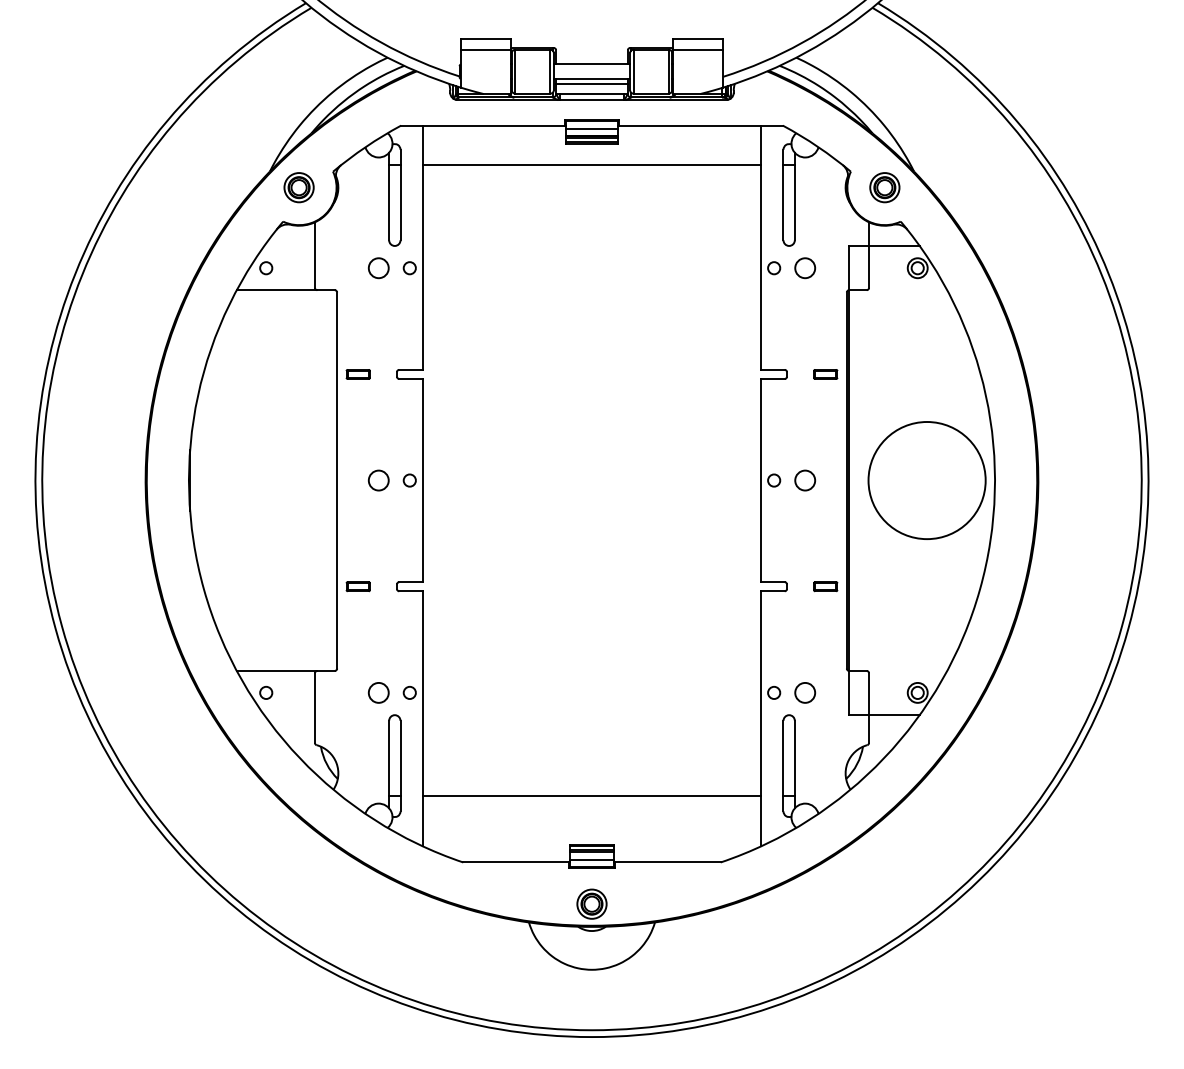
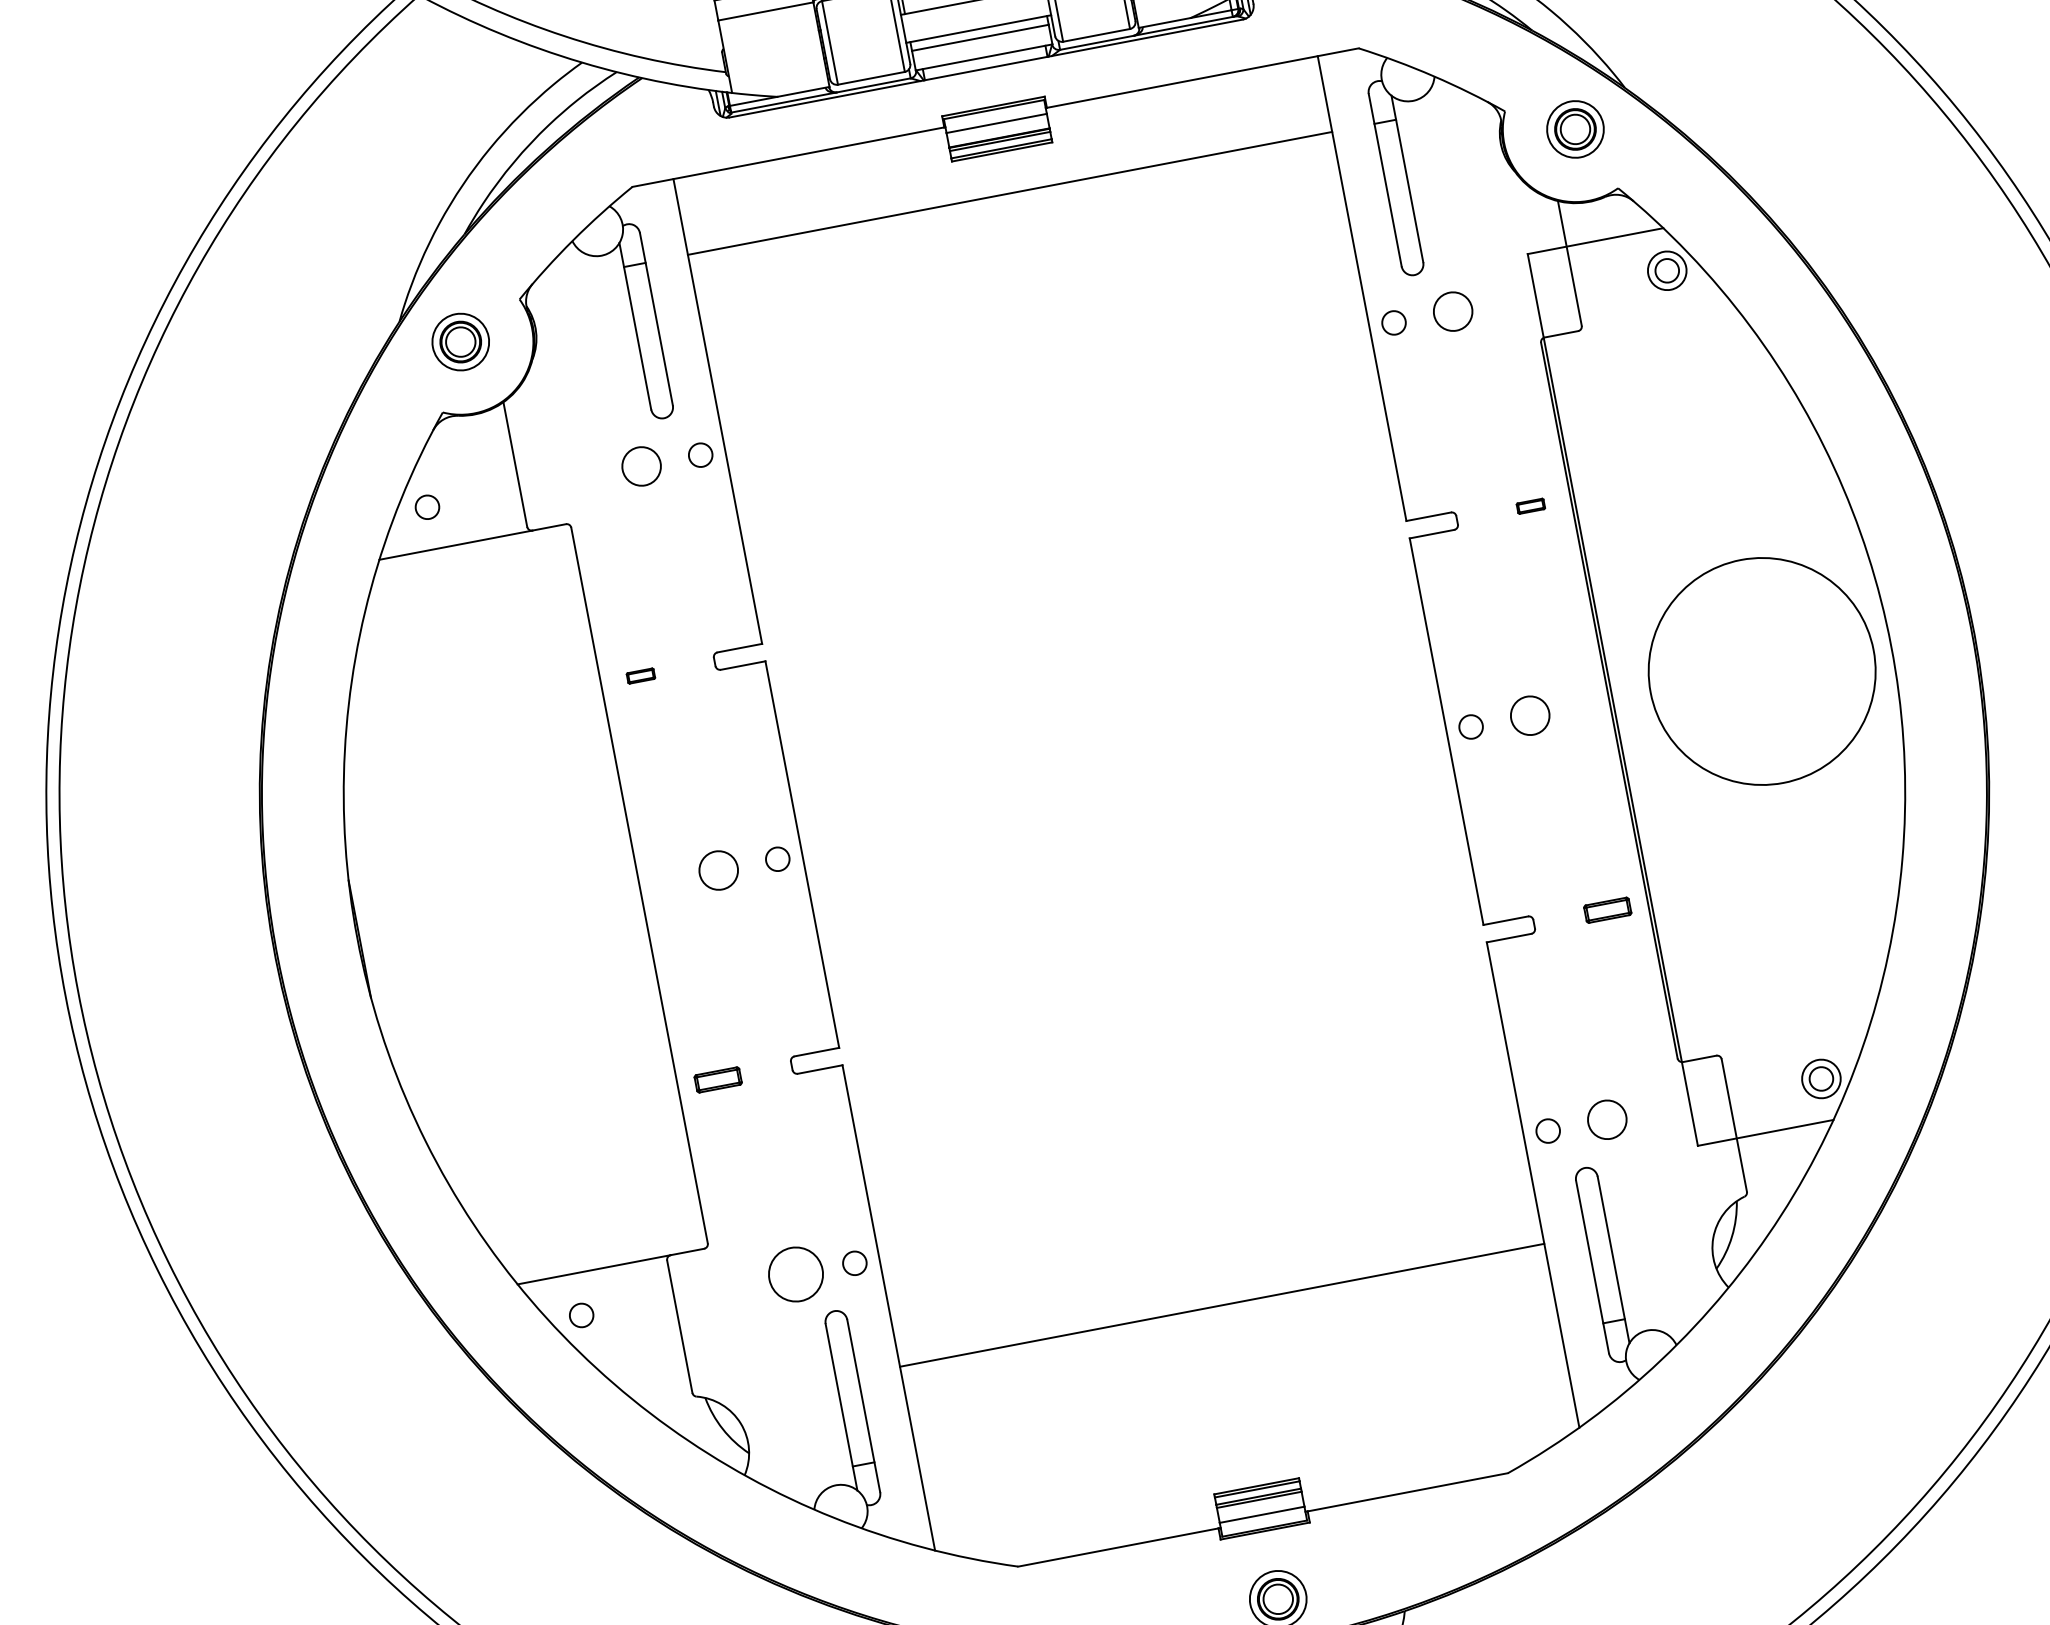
part: (357, 374) -> (639, 676), size x0.6
part: (825, 374) -> (1530, 506), size x0.6
circle: (378, 692) -> (795, 1273), size x1.4
line: (591, 795) -> (1221, 1305), moved

